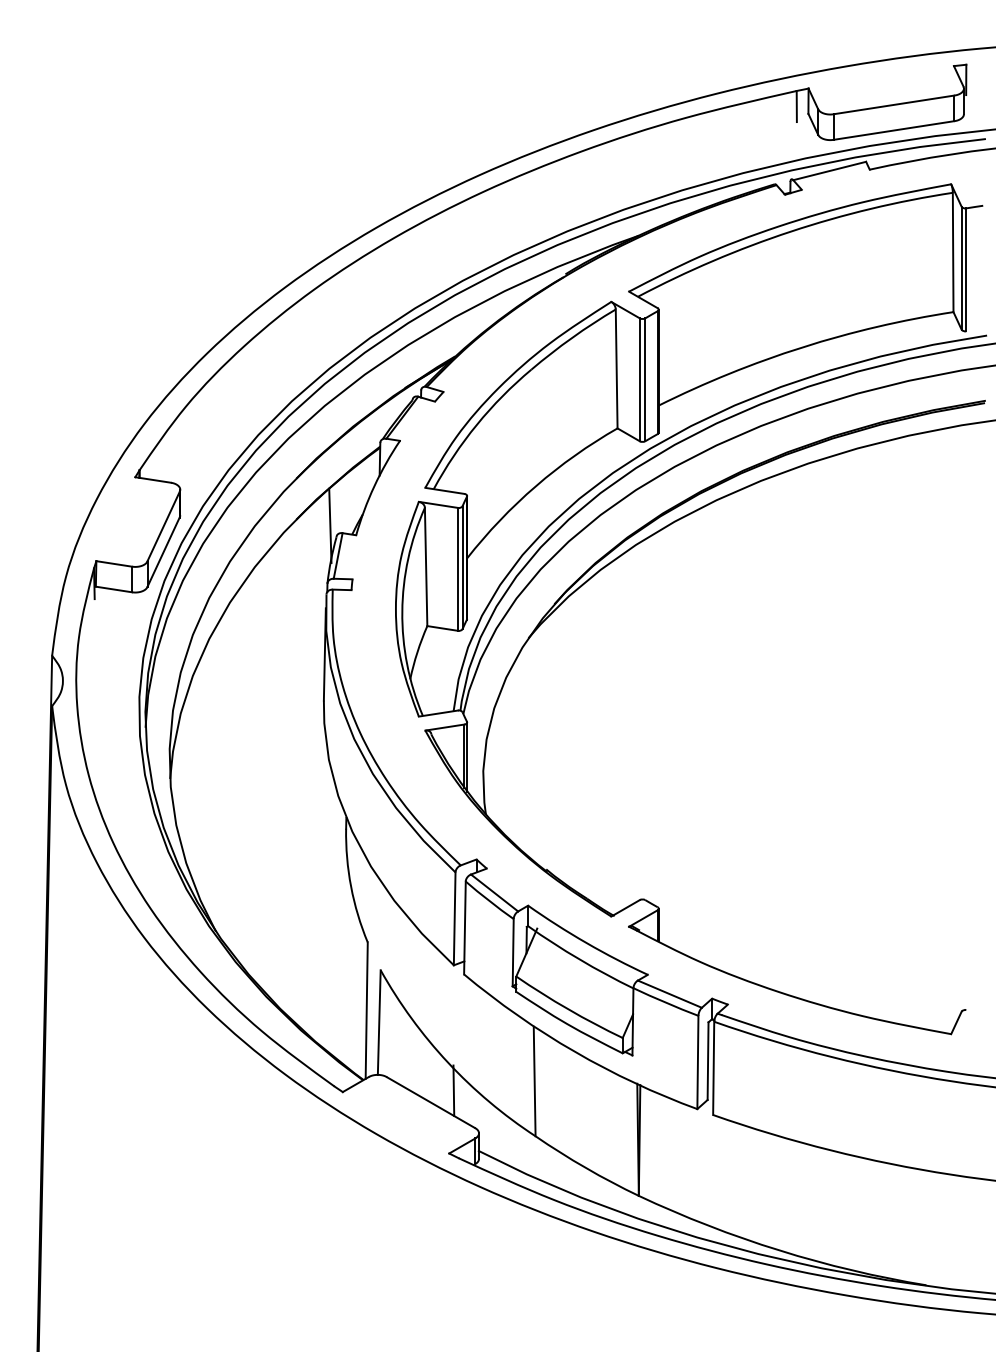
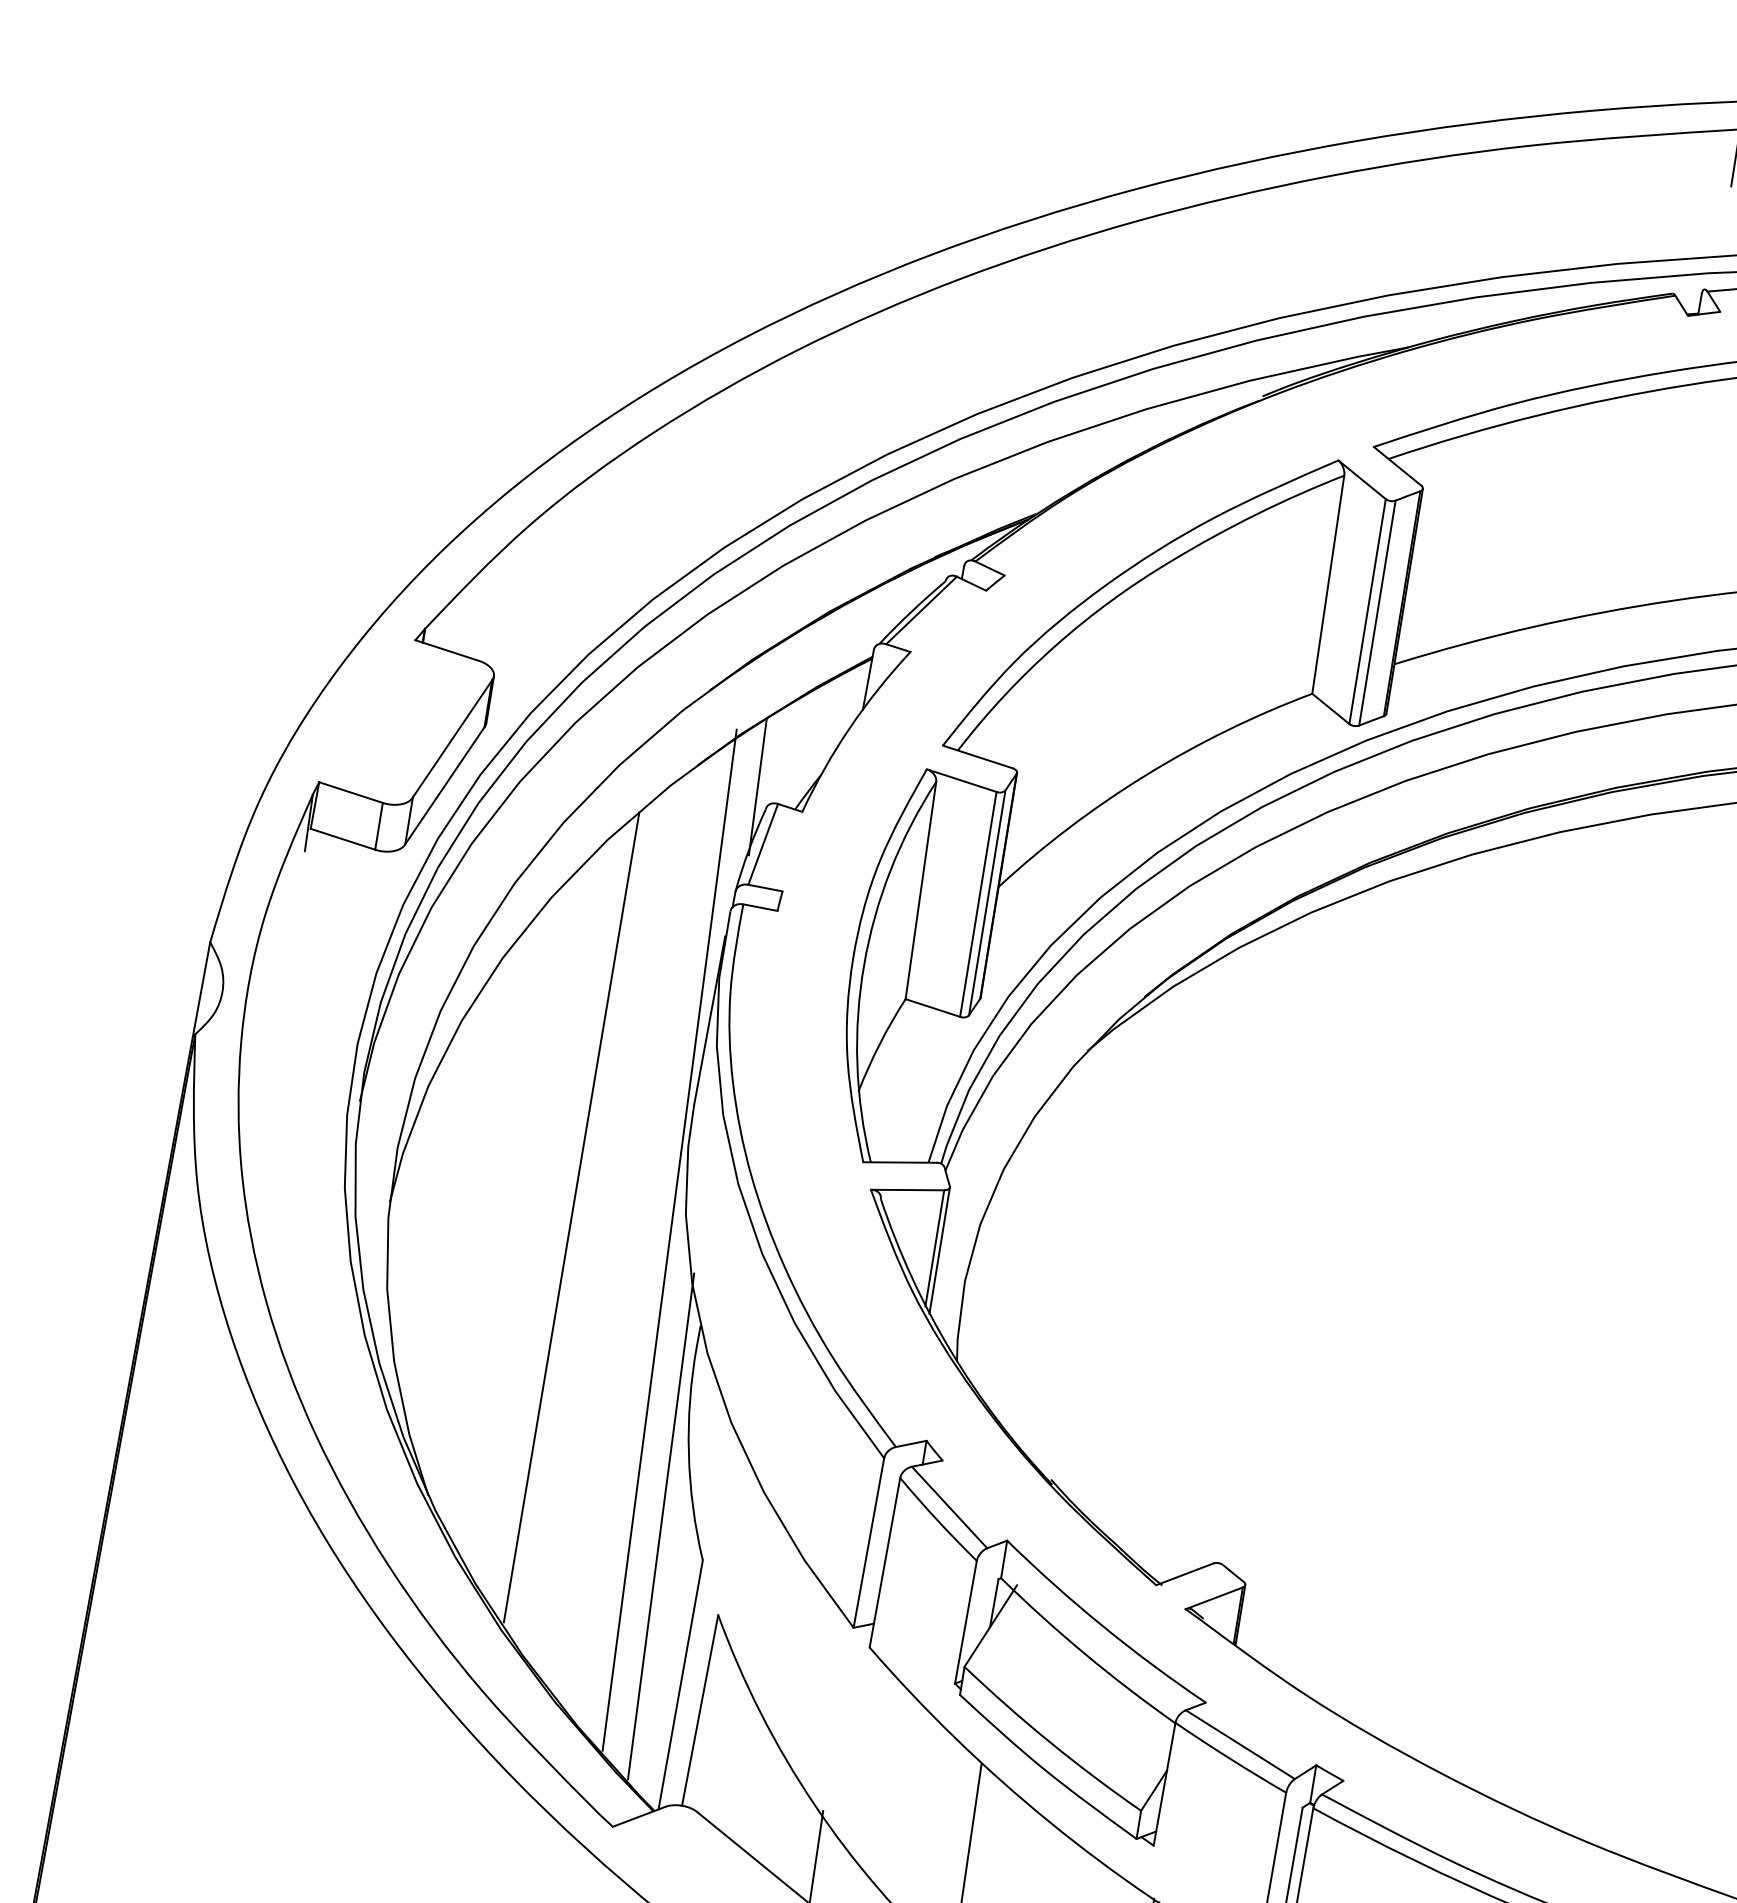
line: (268, 770) -> (572, 1216), added
line: (322, 774) -> (669, 1239), added
line: (342, 927) -> (661, 1525), added

